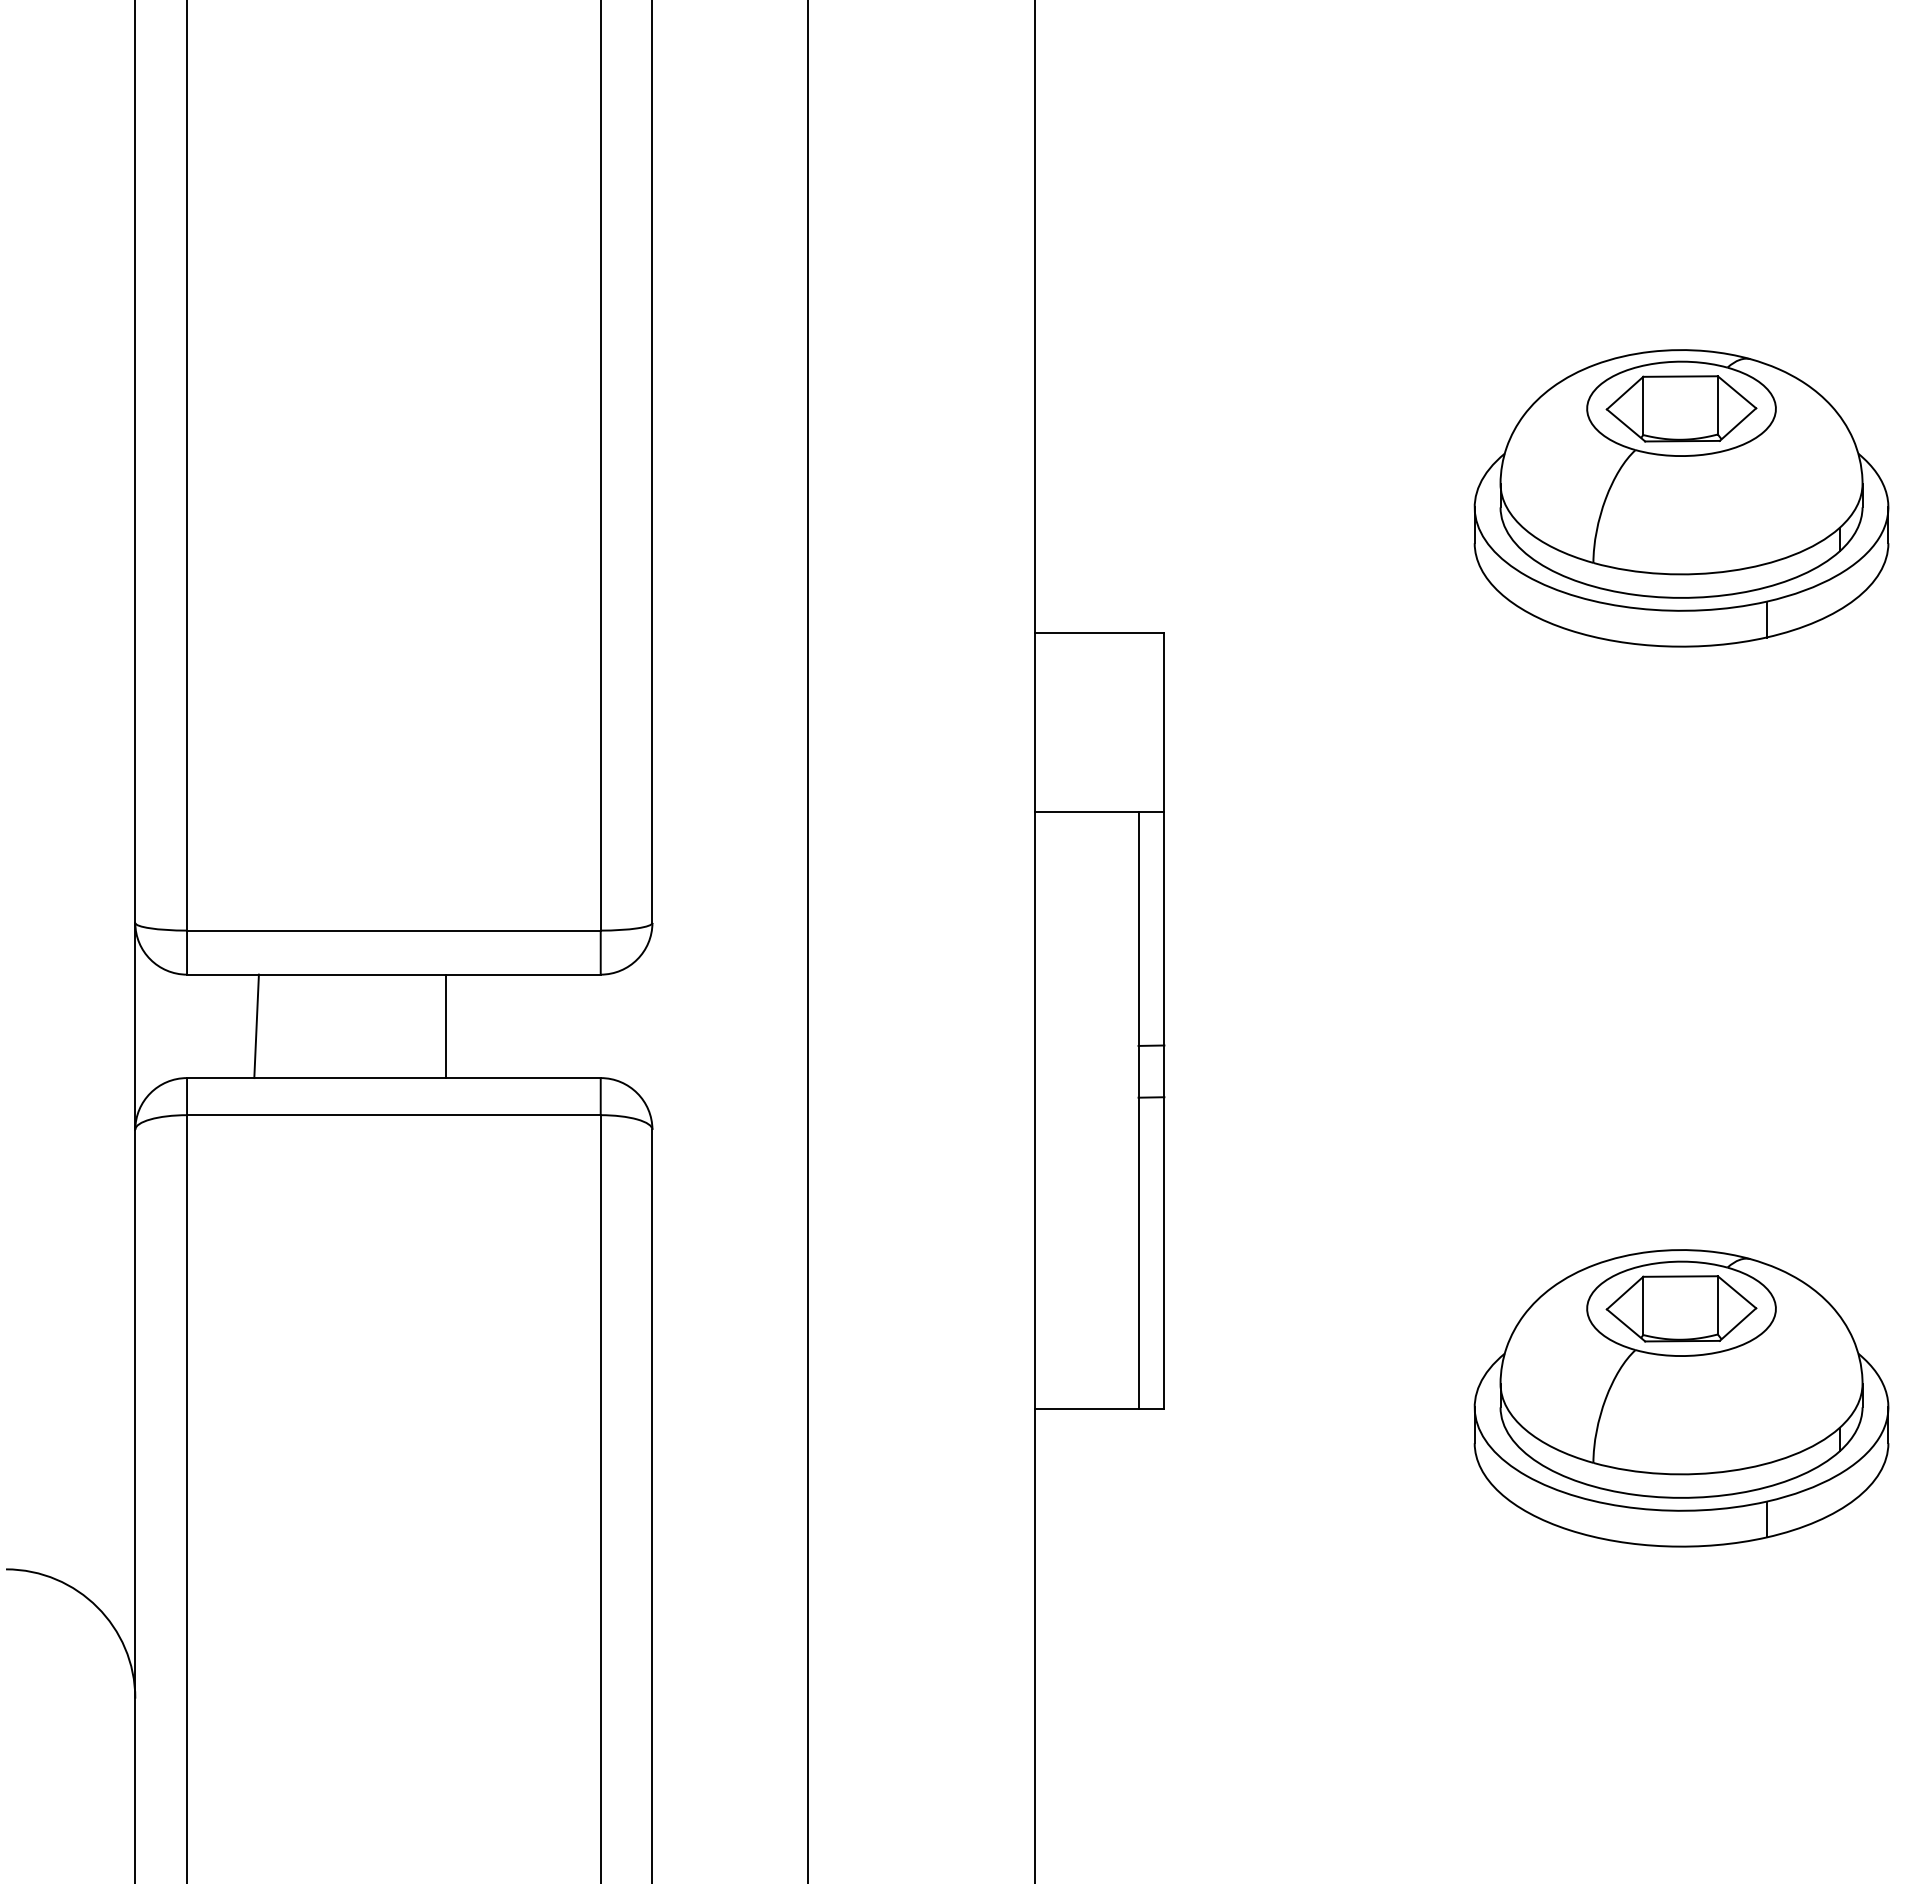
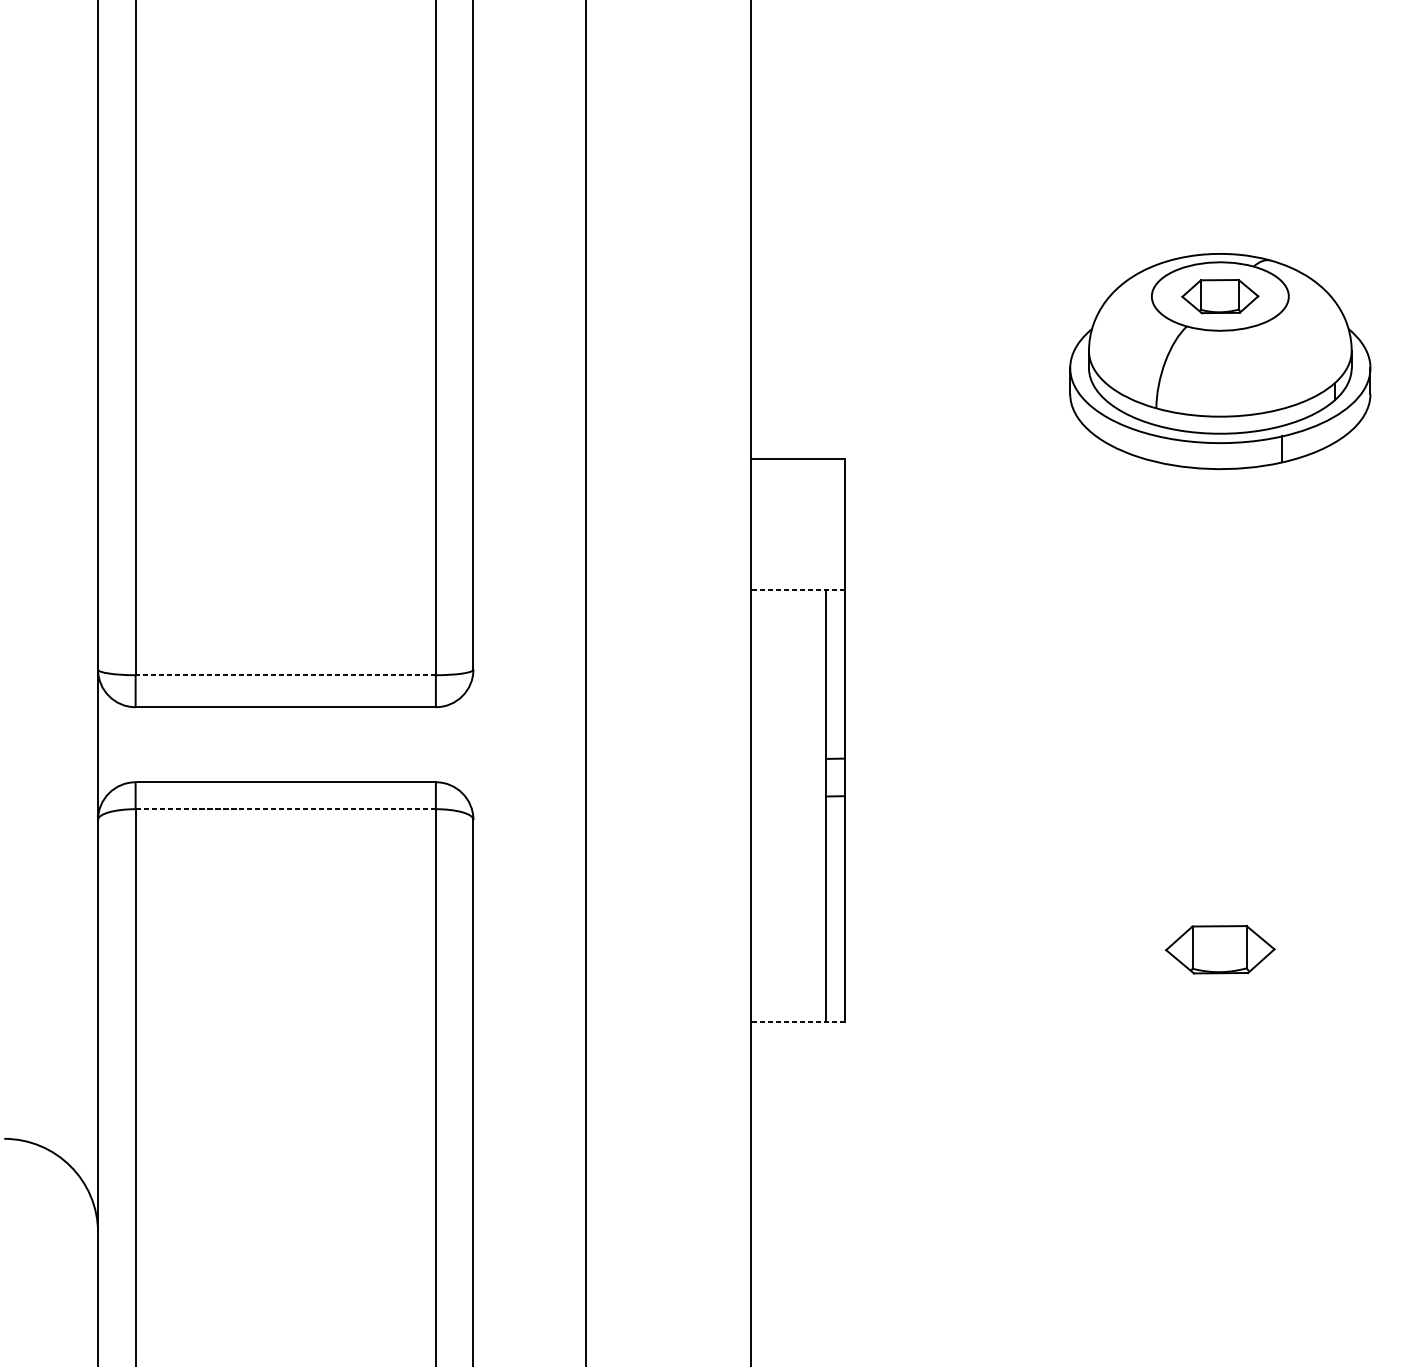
part: (1681, 408) -> (1220, 296), size x0.7
line: (1099, 812) -> (797, 589), solid -> dashed
line: (393, 930) -> (285, 675), solid -> dashed
line: (256, 1026) -> (186, 744), removed
line: (445, 1026) -> (323, 744), removed
line: (393, 1115) -> (285, 809), solid -> dashed
part: (1681, 1398) -> (1220, 1014), removed
line: (1099, 1409) -> (797, 1022), solid -> dashed

